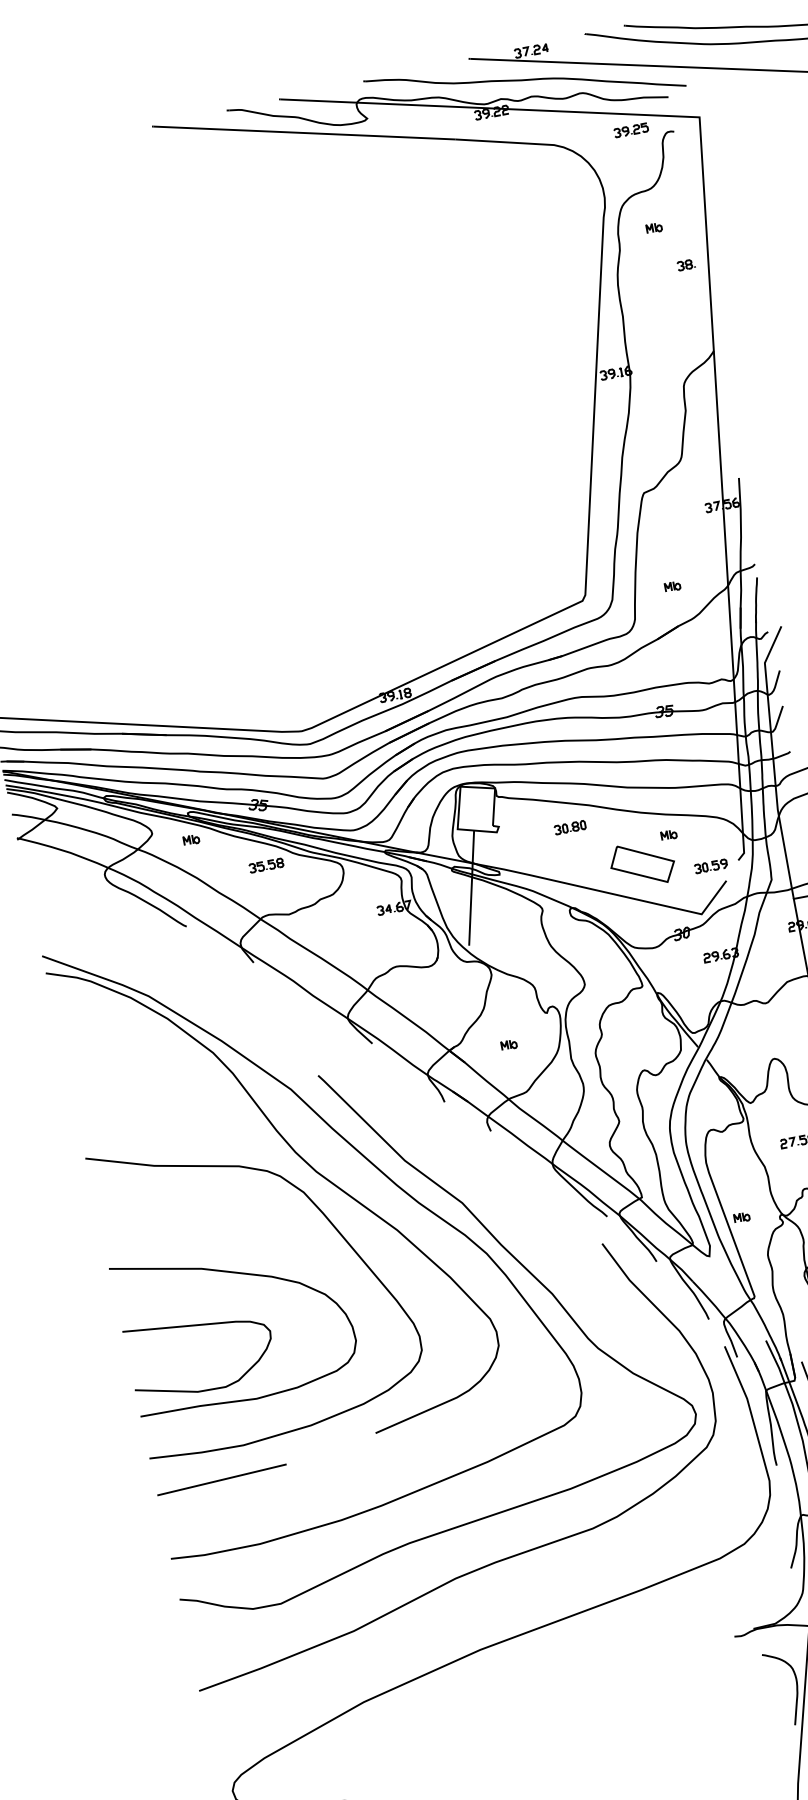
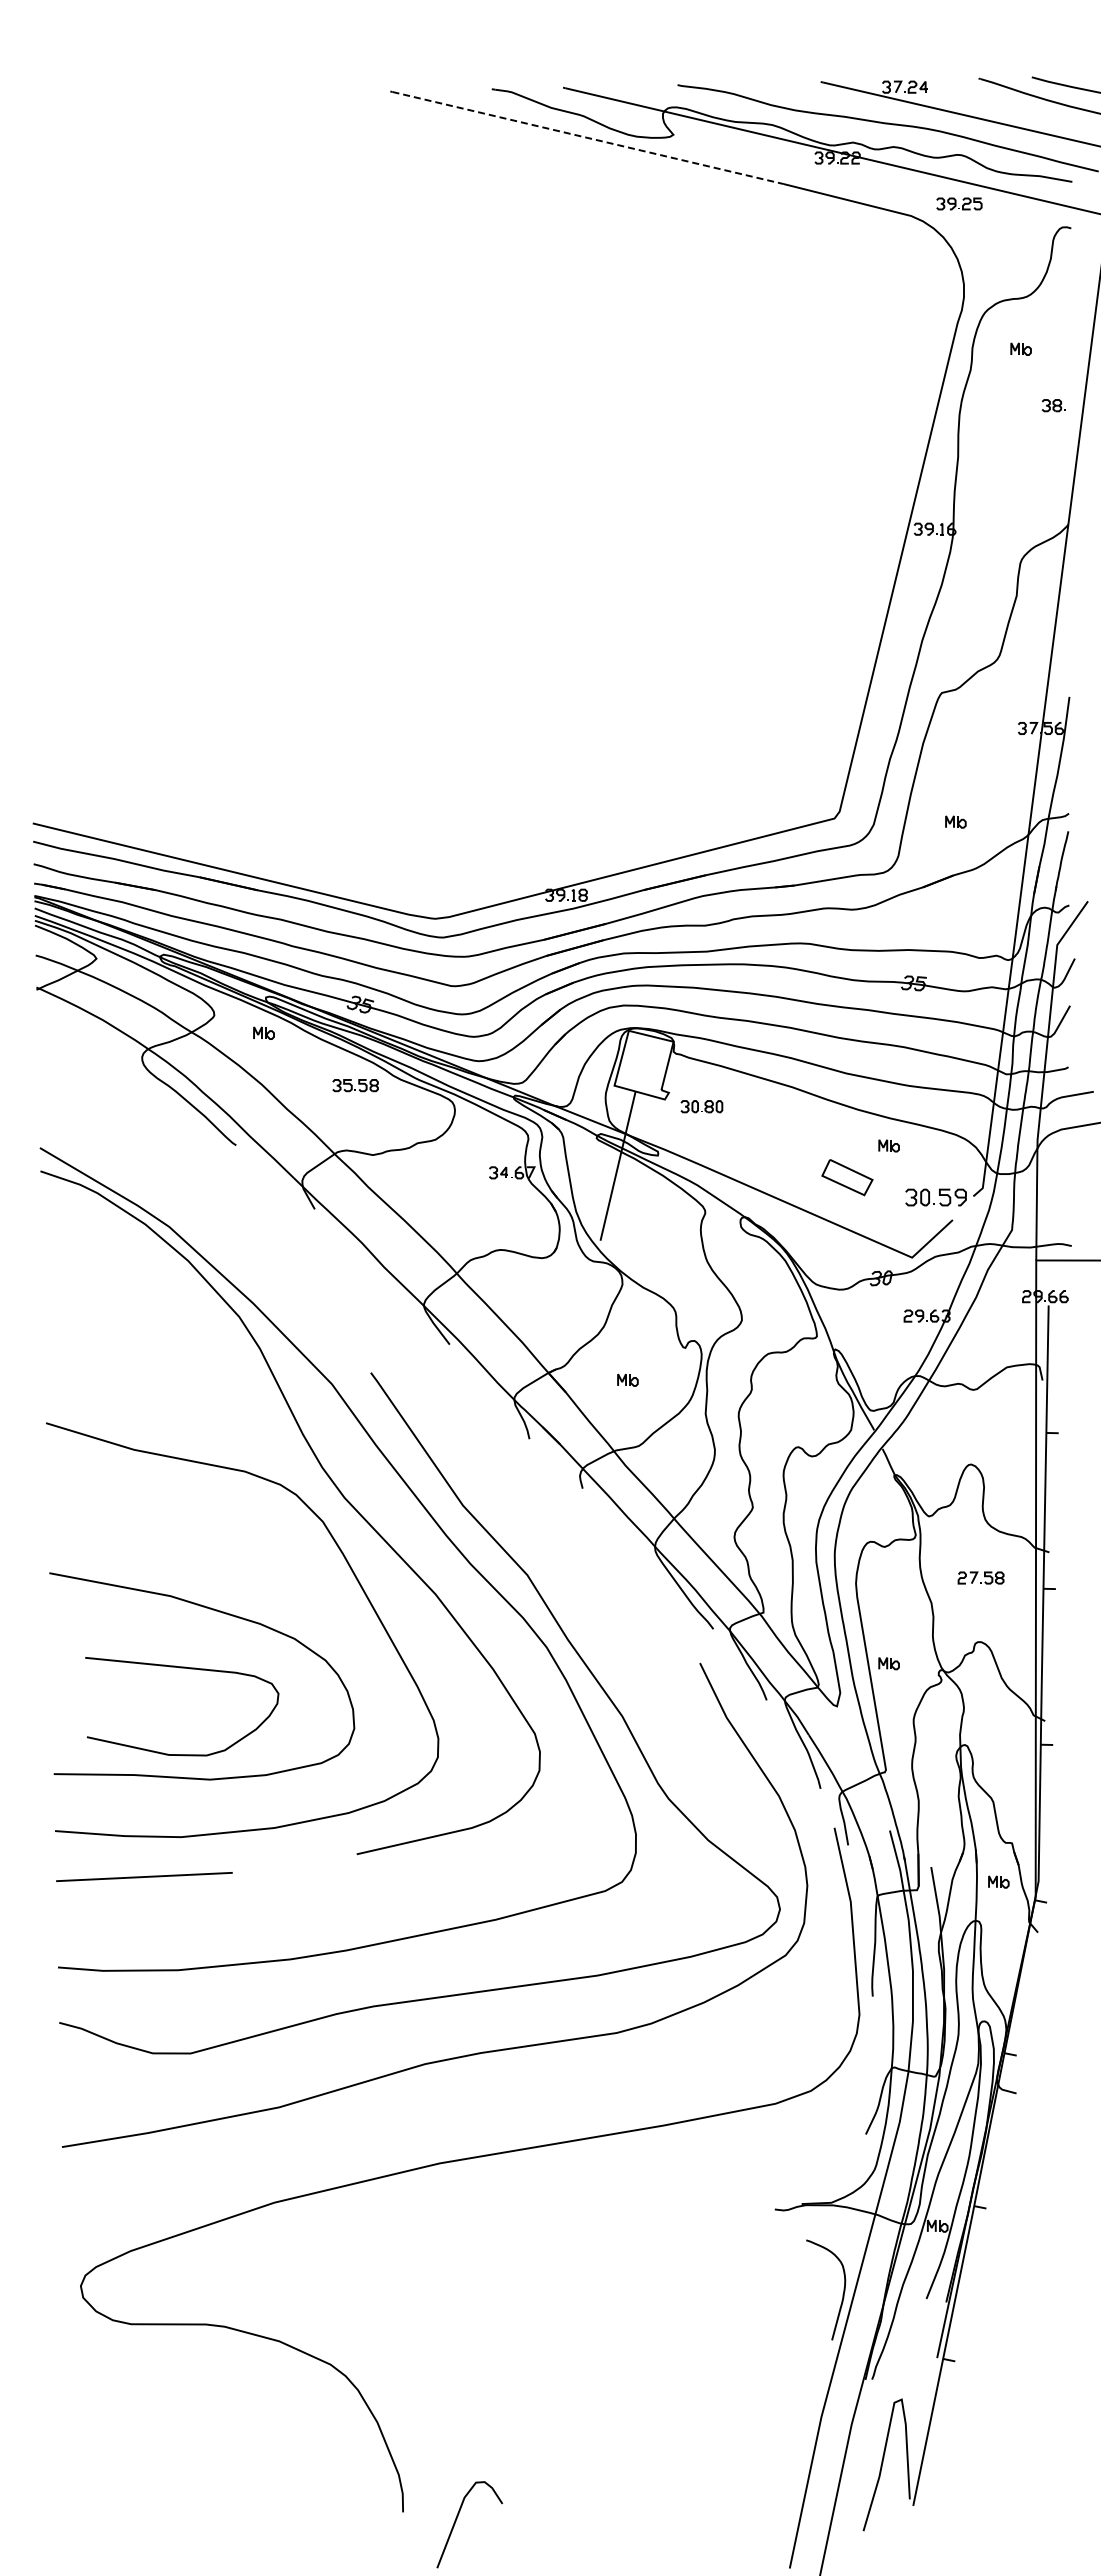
part: (631, 130) -> (959, 203), moved
line: (305, 133) -> (588, 138), solid -> dashed
part: (569, 827) -> (701, 1106), moved
part: (642, 864) -> (847, 1177), size x0.6
part: (711, 865) -> (936, 1196), size x1.4
curve: (201, 1325) -> (189, 1669), moved

